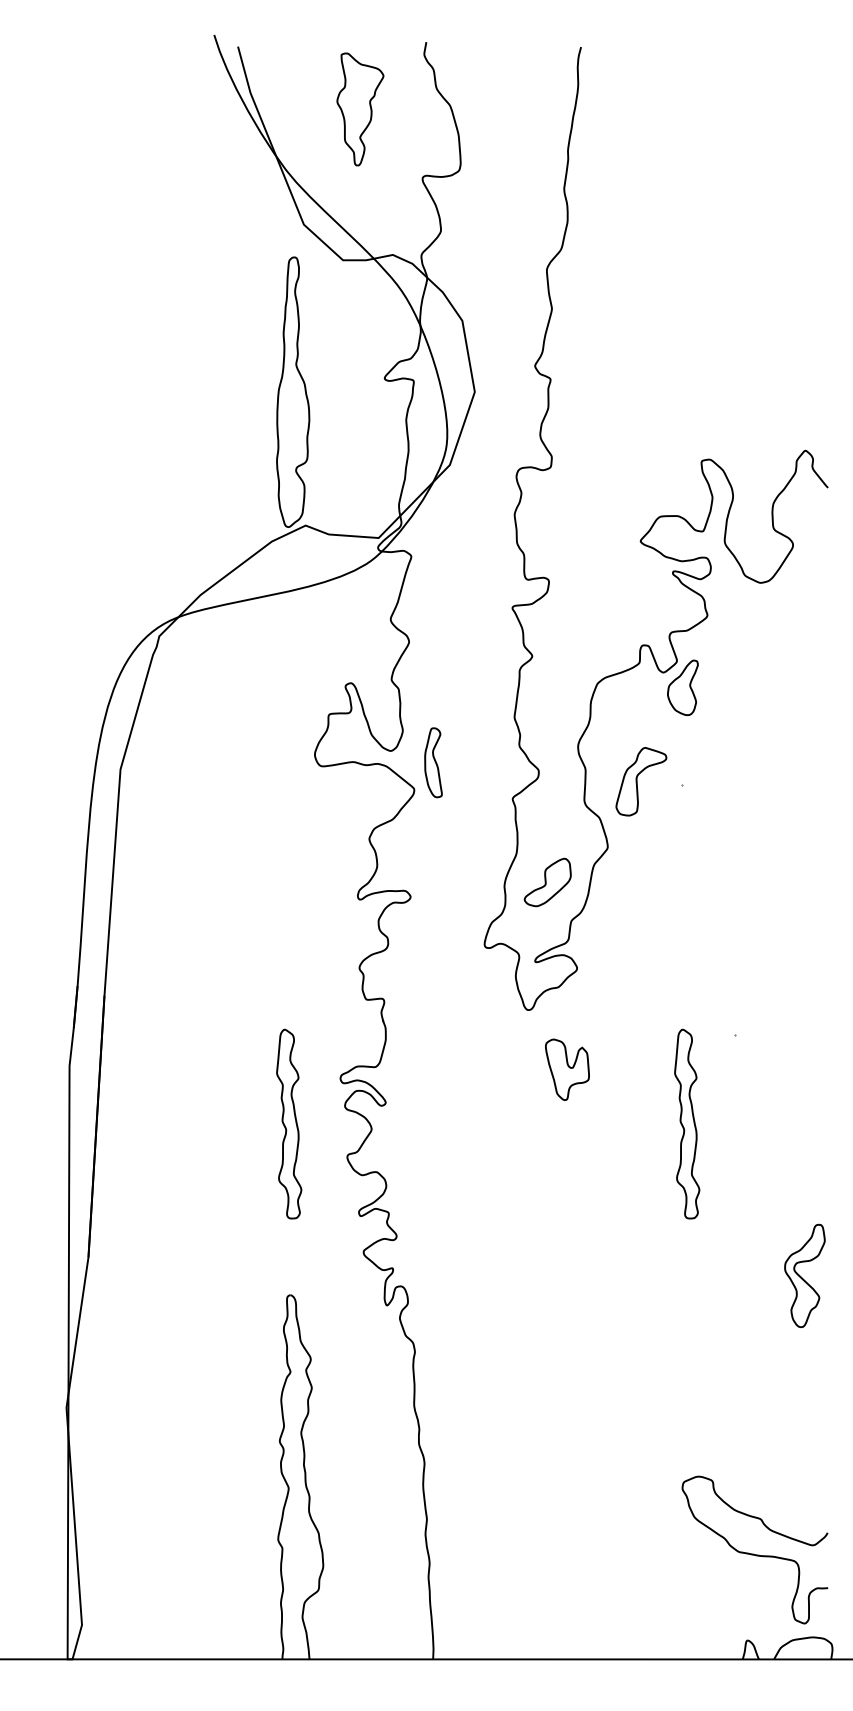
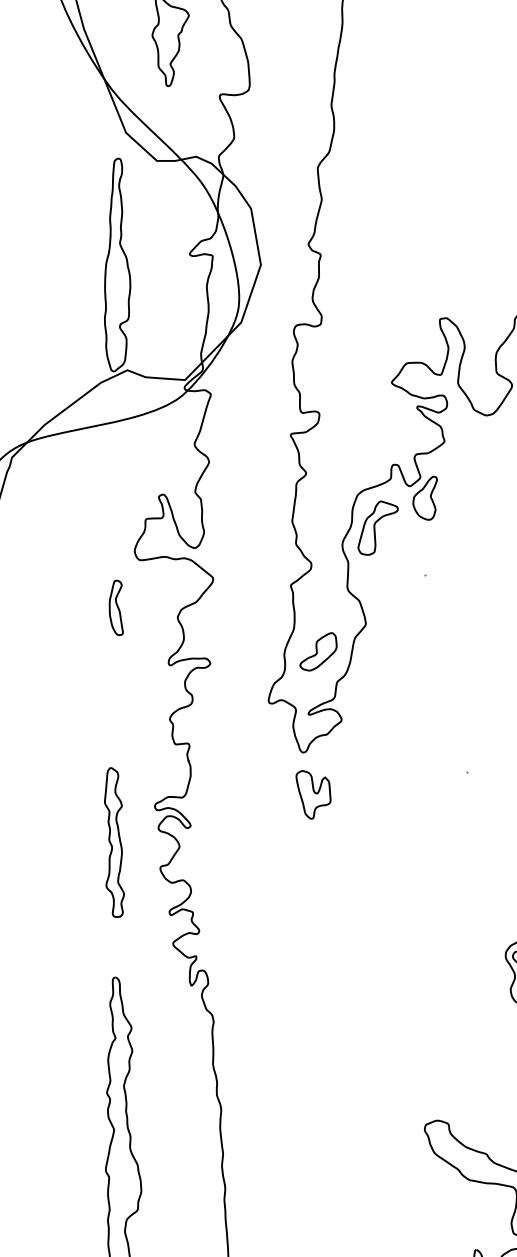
part: (433, 762) -> (116, 607), moved
part: (641, 781) -> (378, 527), moved
part: (567, 1069) -> (313, 794), moved
part: (687, 1123) -> (428, 842), removed

